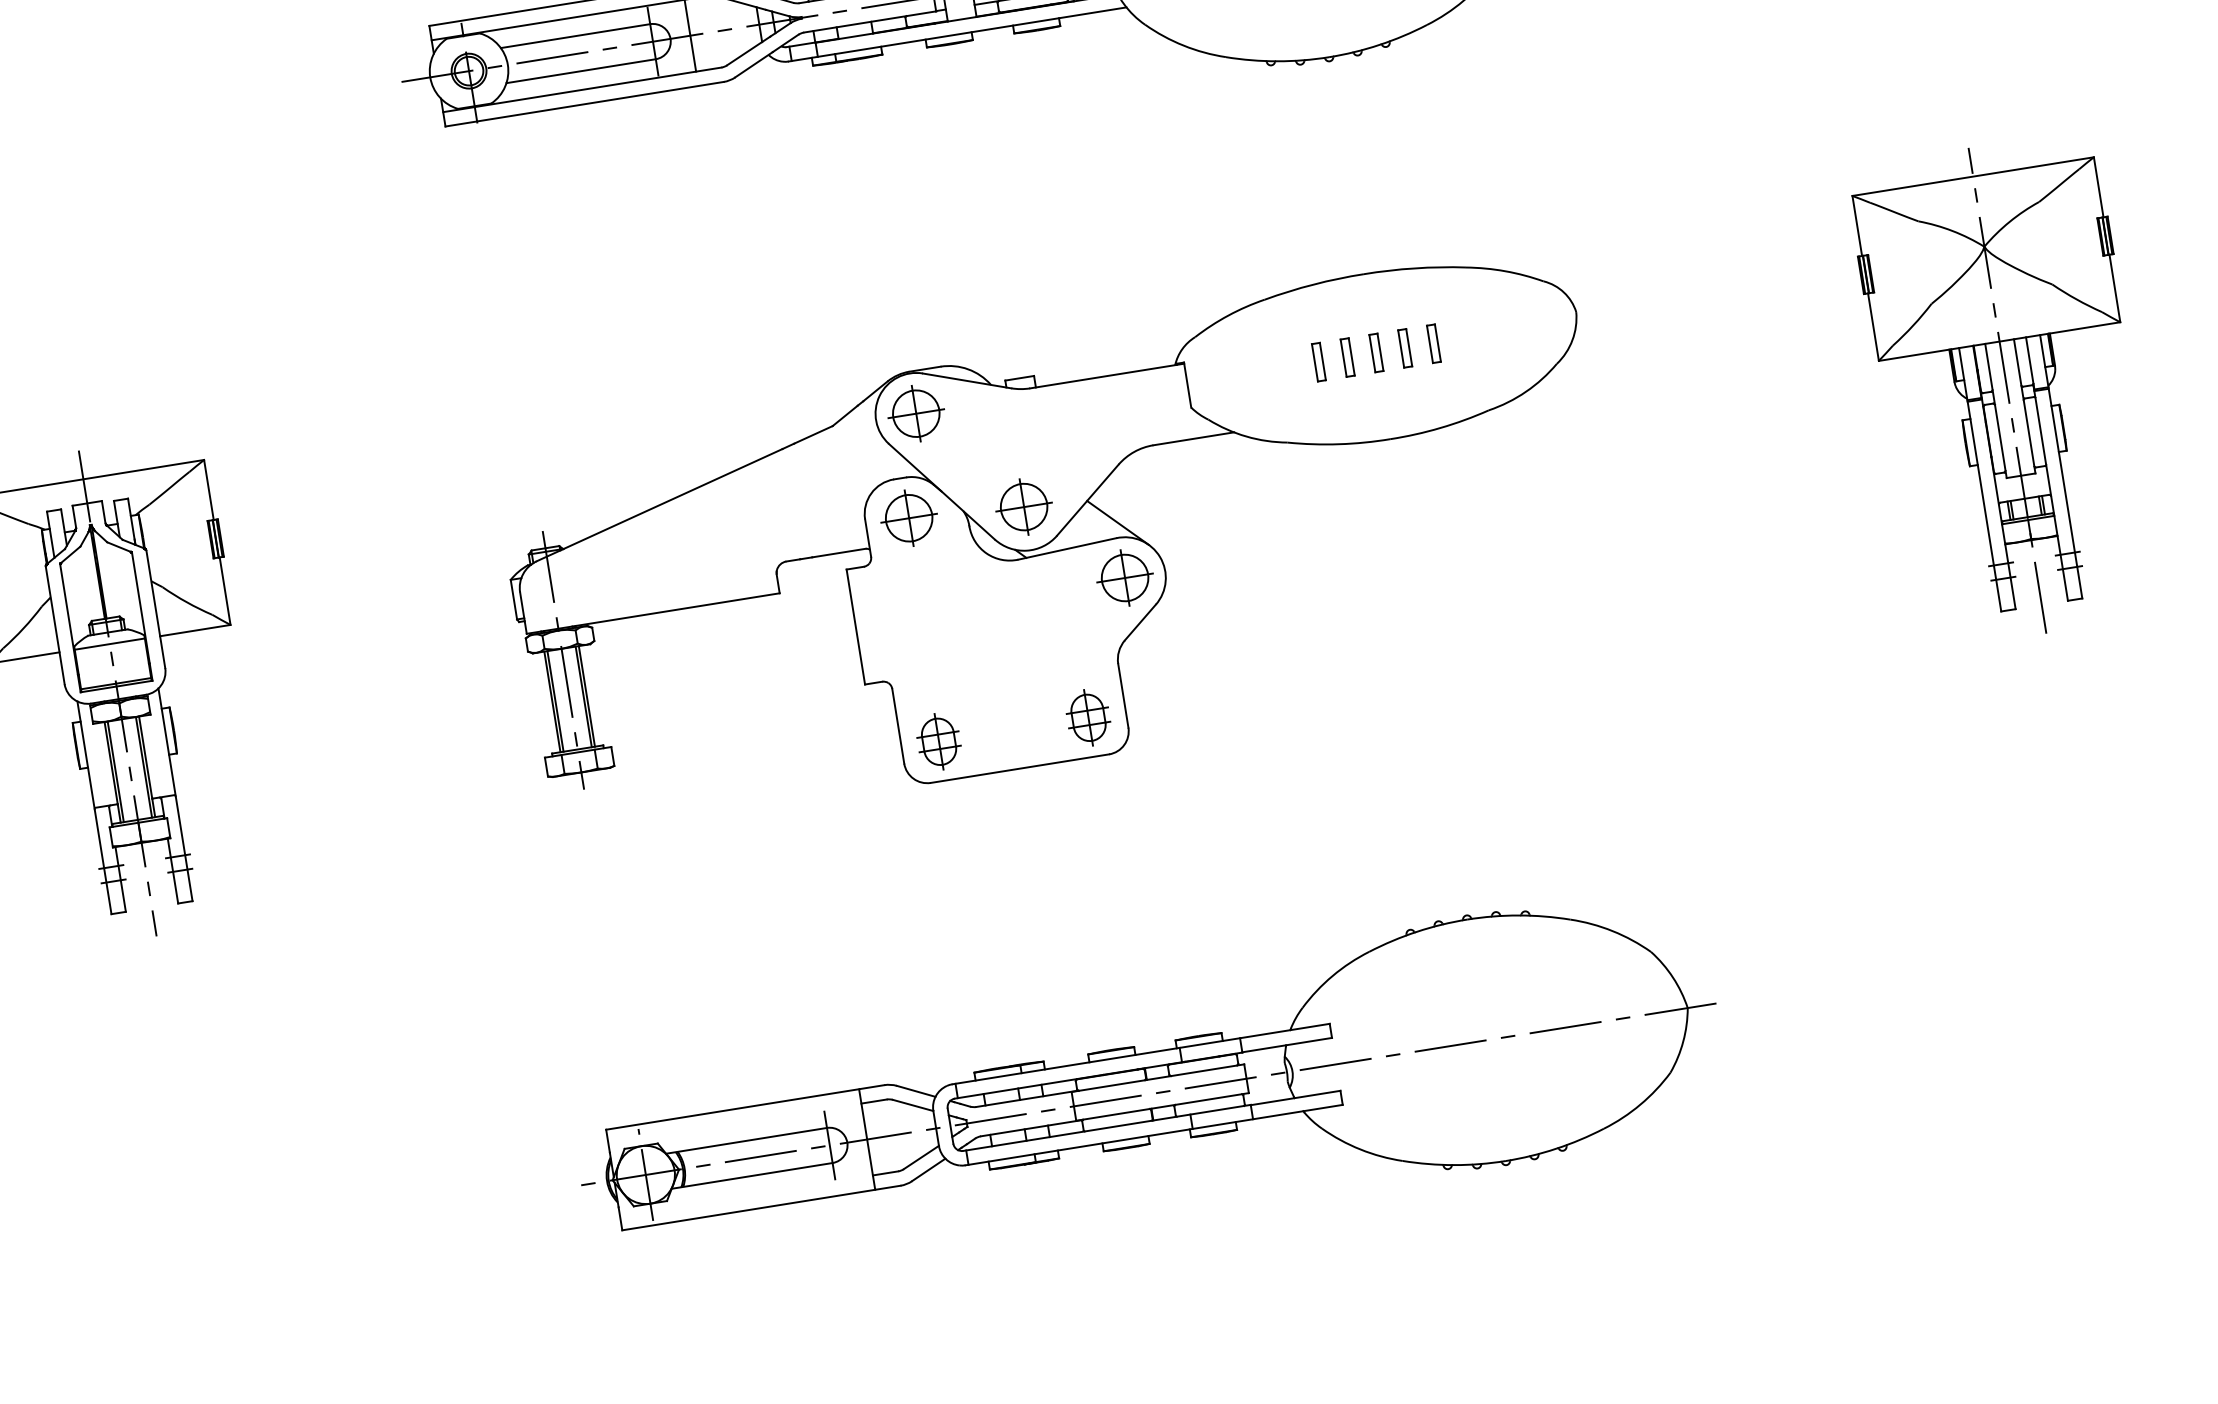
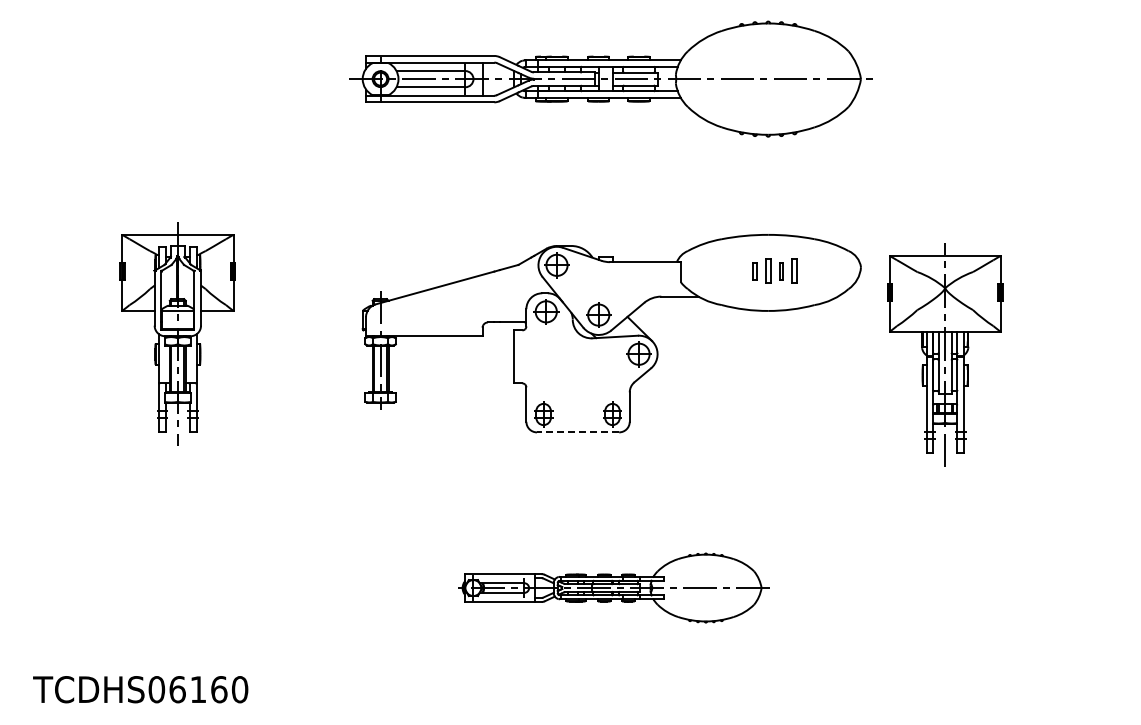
part: (1433, 344) -> (794, 271), size x1.4
part: (1374, 353) -> (767, 271), size x1.4
part: (1318, 362) -> (741, 271), removed
part: (2008, 390) -> (945, 354), moved
line: (1018, 769) -> (577, 432), solid -> dashed
part: (1148, 1093) -> (612, 587), size x0.6

